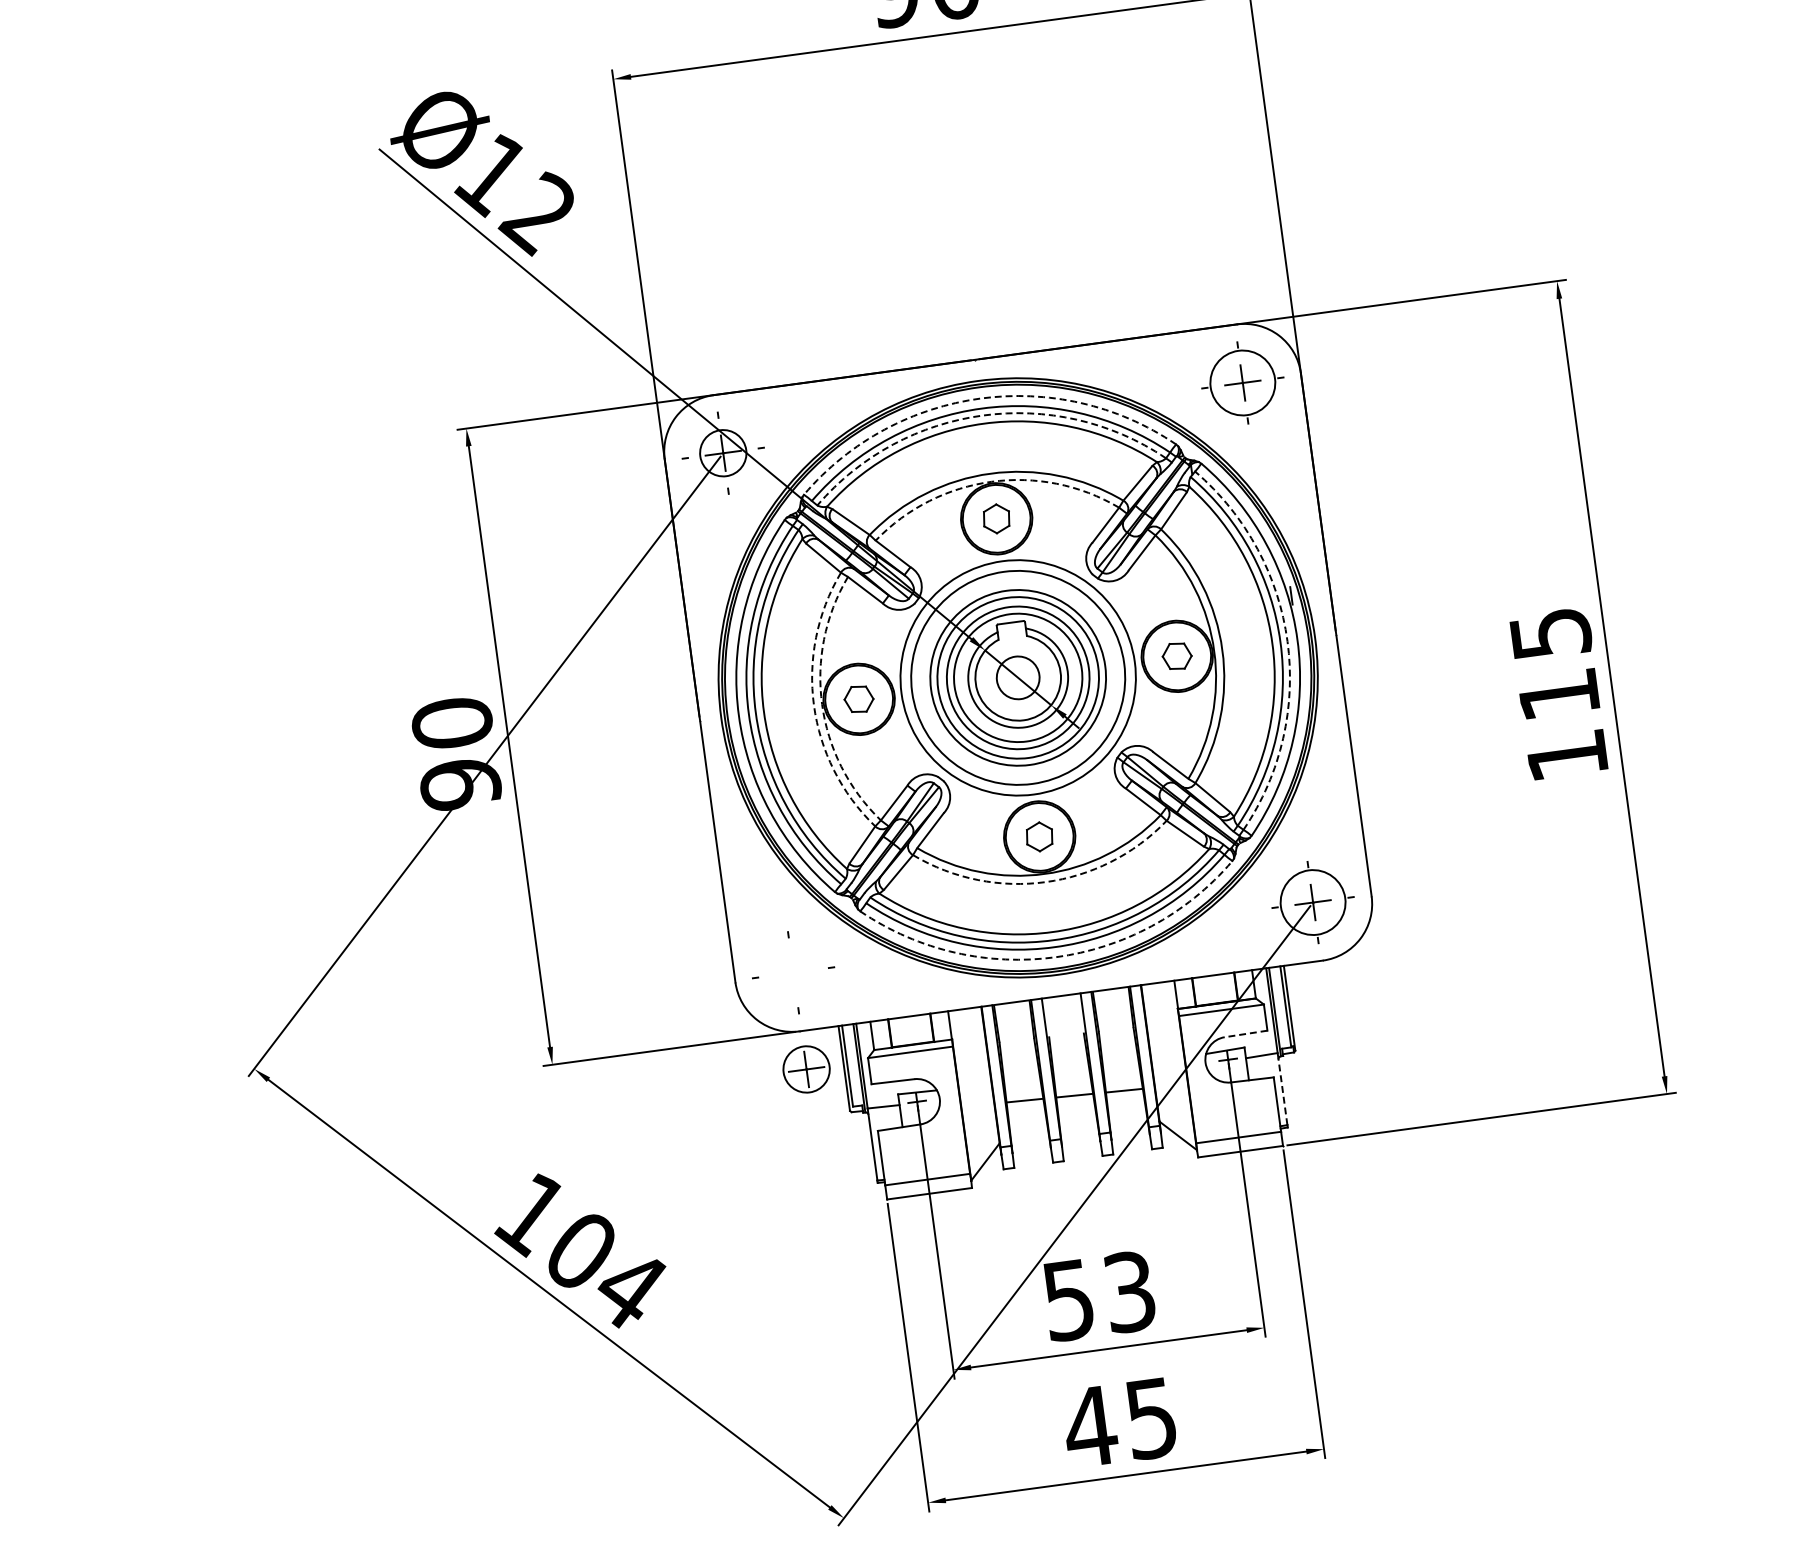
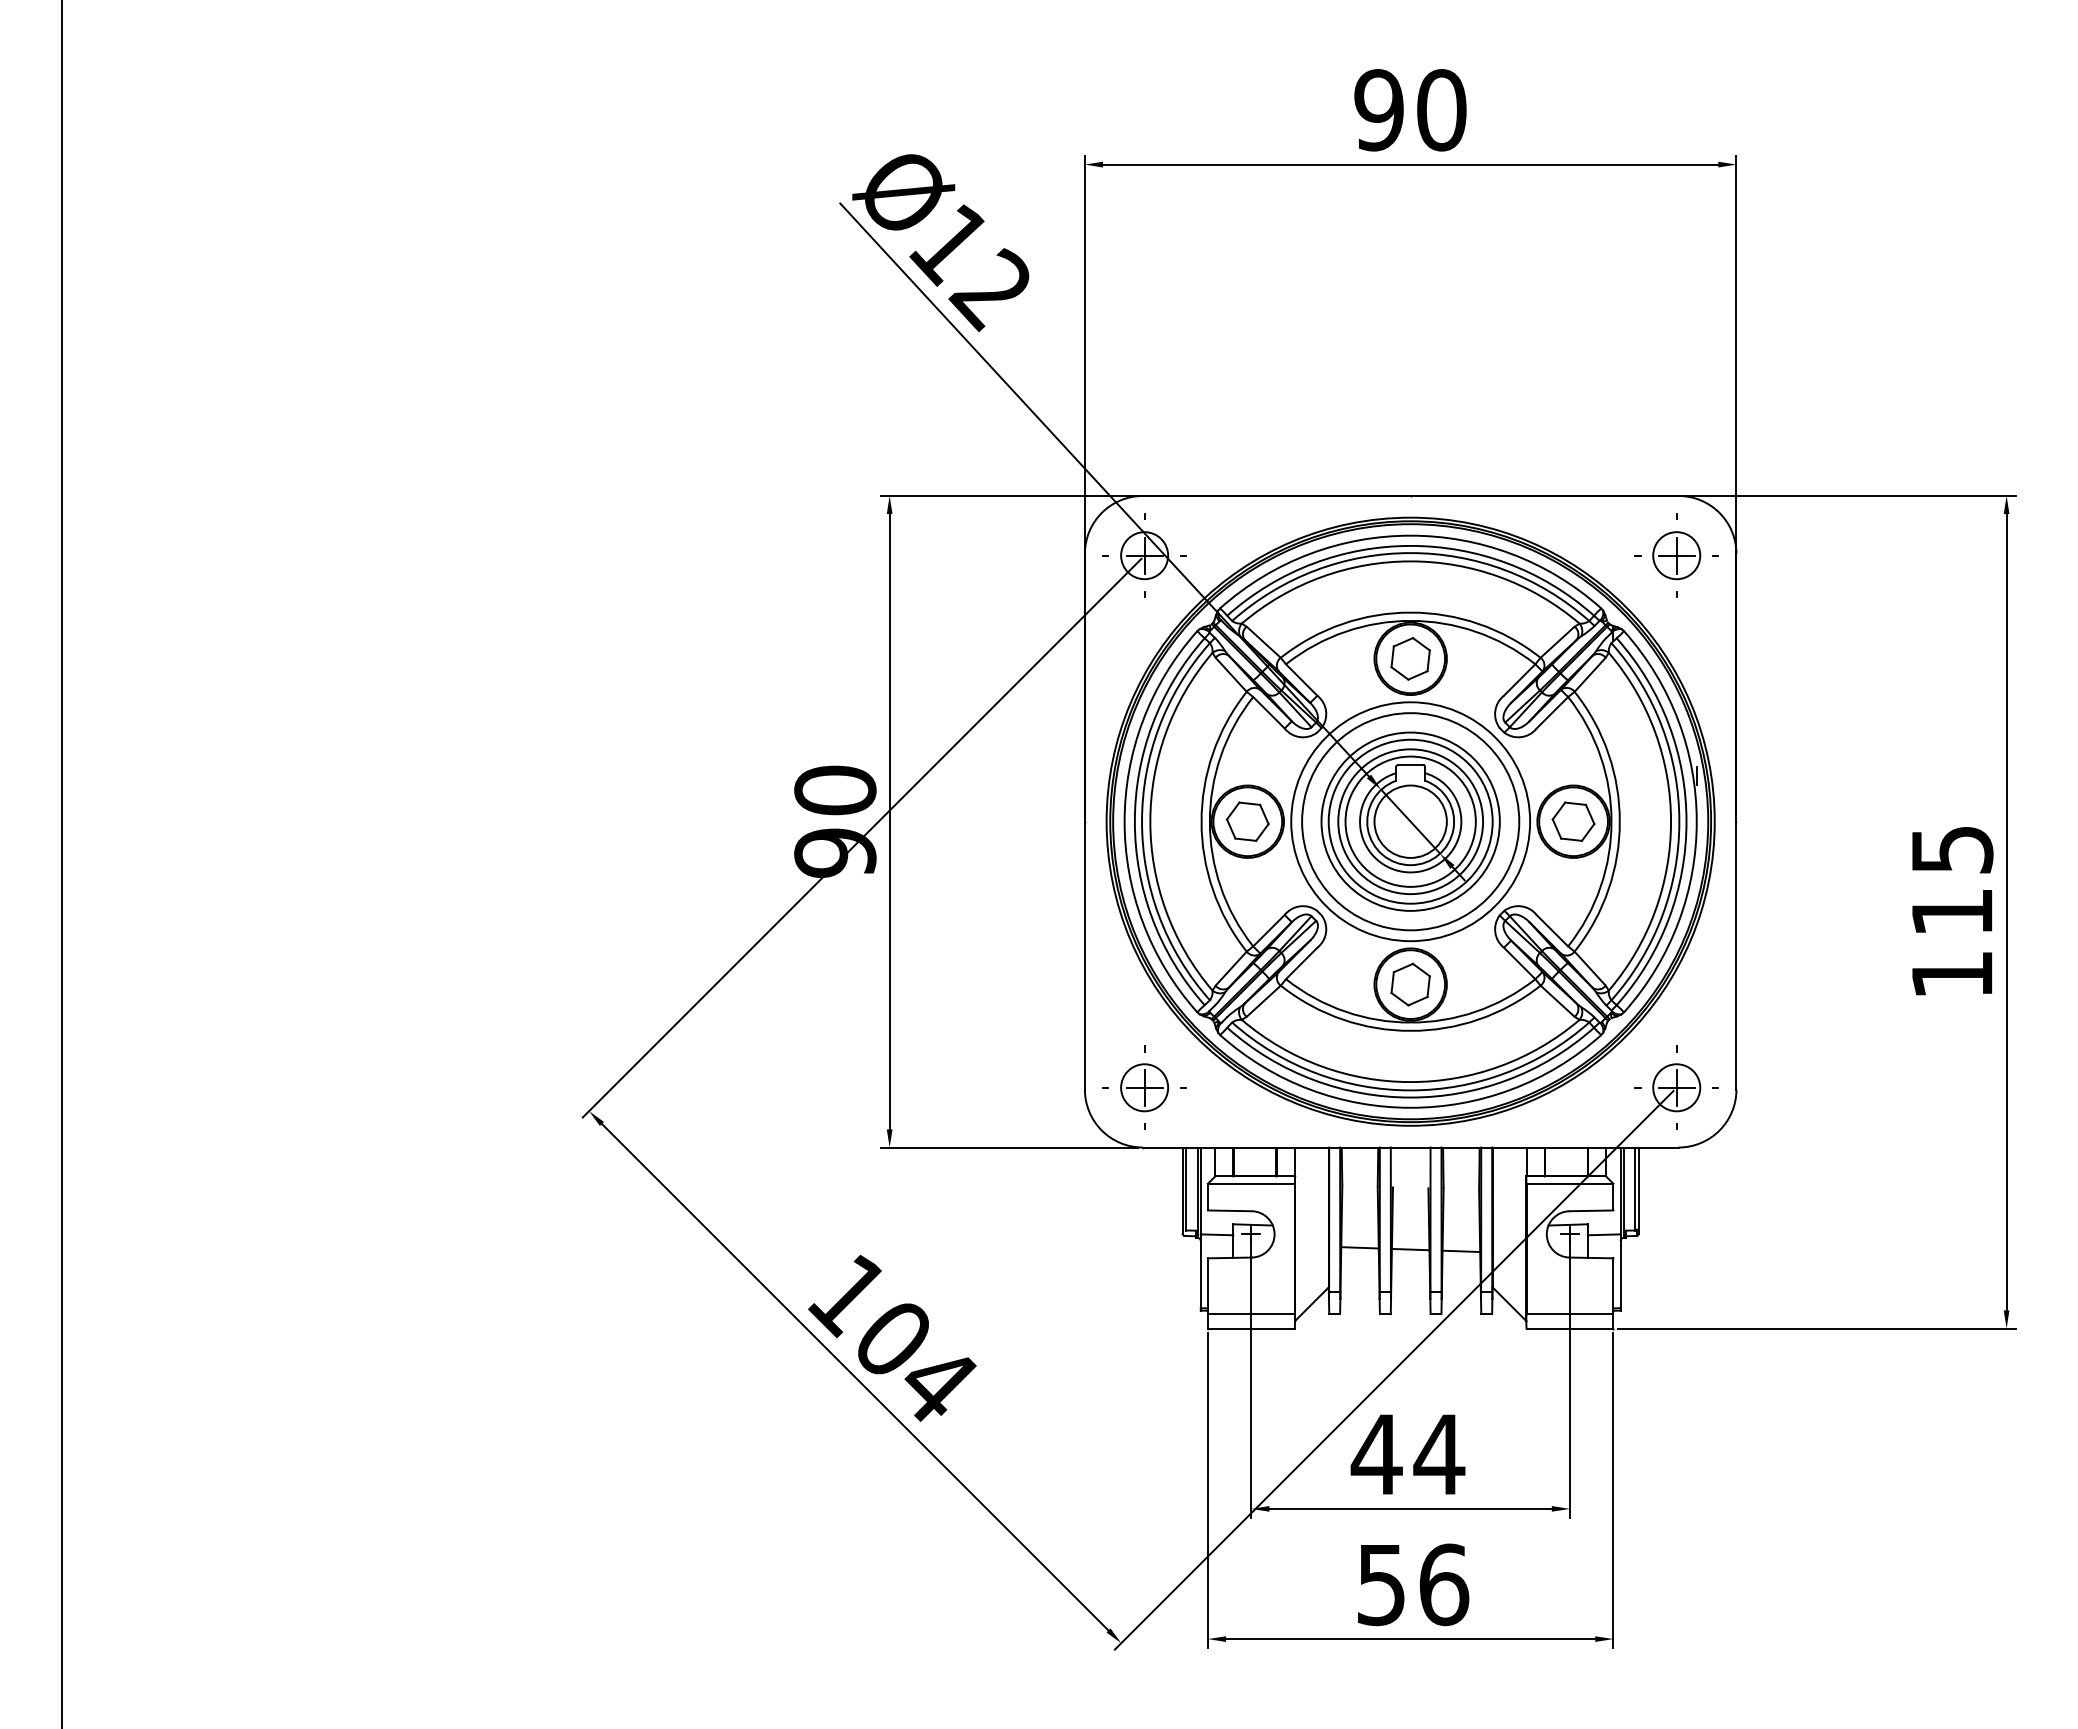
circle: (1242, 382) -> (1676, 555), size x0.71
arc: (980, 398) -> (1410, 535), dashed -> solid
arc: (982, 416) -> (1410, 553), dashed -> solid
arc: (991, 481) -> (1410, 620), dashed -> solid
part: (996, 518) -> (1410, 658), size x1.43
arc: (1287, 641) -> (1686, 821), dashed -> solid
part: (1177, 656) -> (1573, 821), size x1.43
circle: (1017, 677) -> (1410, 821), size x1.67
part: (858, 699) -> (1247, 821), size x1.43
arc: (821, 704) -> (1209, 821), dashed -> solid
arc: (813, 705) -> (1201, 821), dashed -> solid
part: (1039, 836) -> (1410, 984), size x1.43
arc: (1045, 881) -> (1410, 1030), dashed -> solid
circle: (1312, 902) -> (1676, 1087), size x0.71
arc: (1055, 956) -> (1410, 1107), dashed -> solid
line: (1246, 1033) -> (1591, 1210), dashed -> solid
part: (806, 1069) -> (1144, 1087), moved
line: (1282, 1089) -> (1620, 1271), dashed -> solid
text: (1098, 1296) -> (1407, 1454), 53 -> 44
text: (1120, 1422) -> (1412, 1584), 45 -> 56

